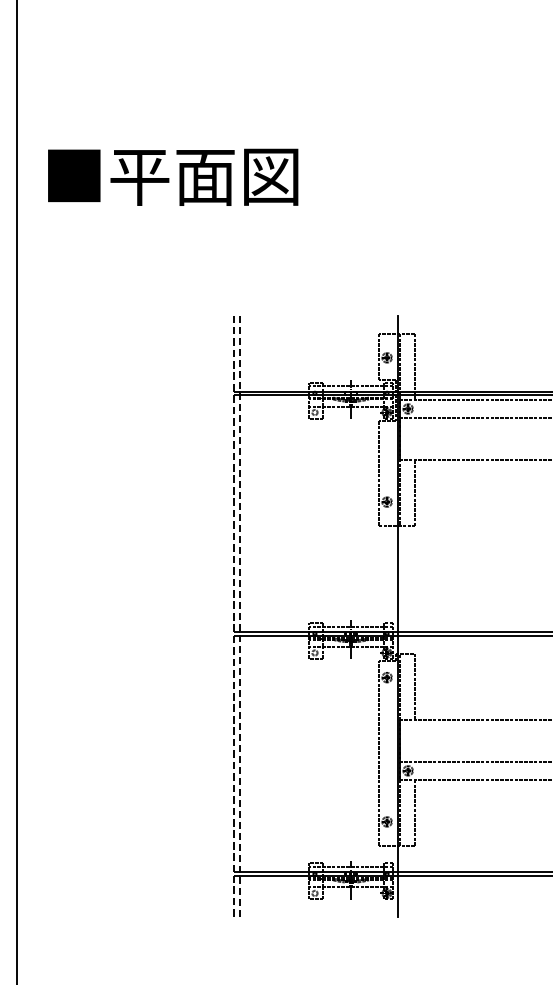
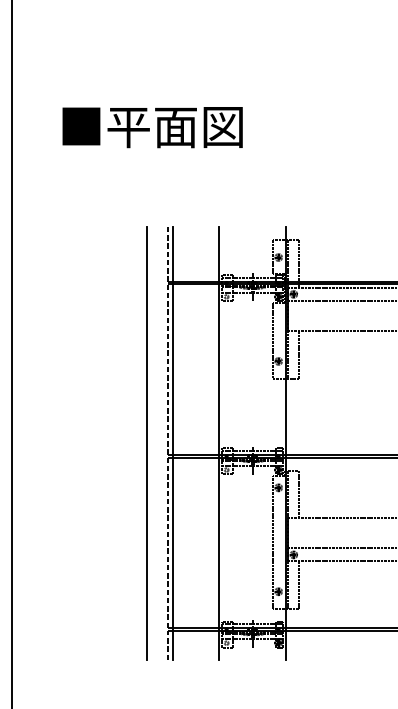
text: (173, 176) -> (152, 126), moved
line: (203, 615) -> (146, 443), added
line: (304, 615) -> (219, 443), added
line: (239, 616) -> (172, 443), dashed -> solid

